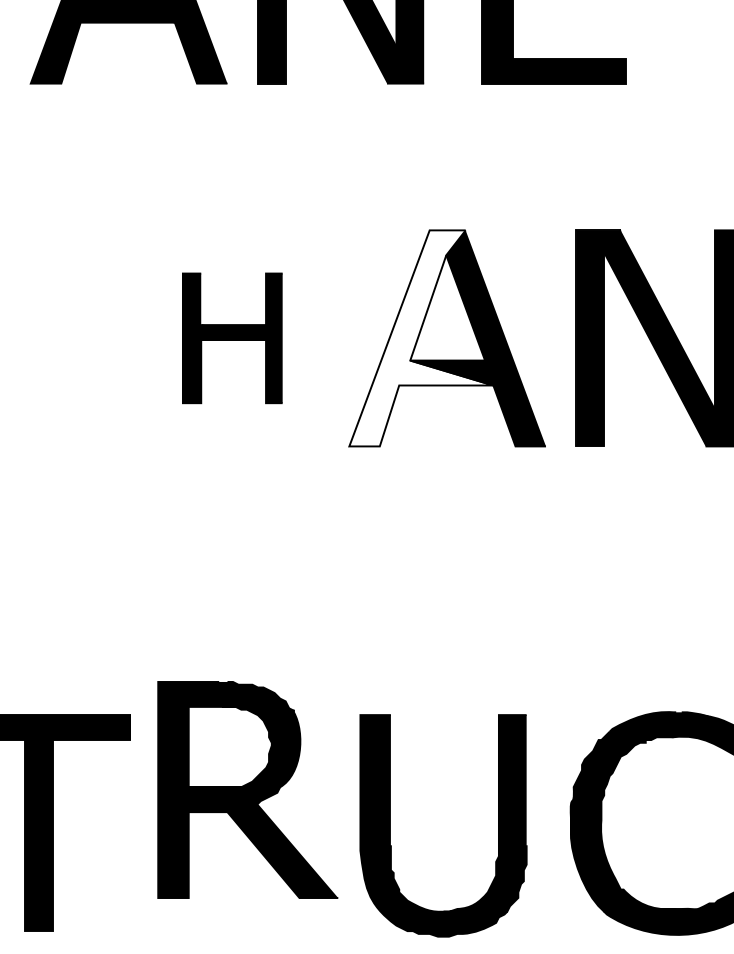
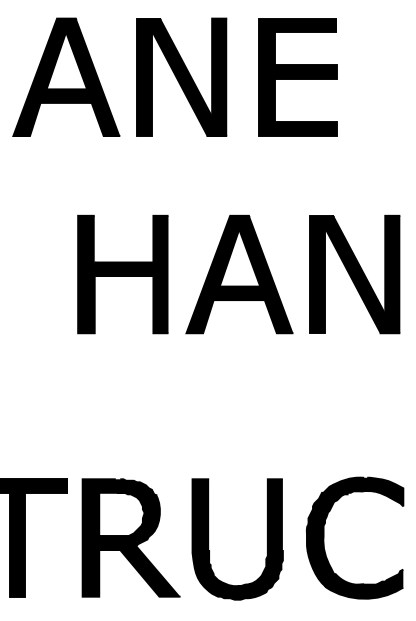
part: (231, 338) -> (122, 274), size x1.67
fill: (421, 338) -> (225, 274), added
part: (246, 789) -> (130, 537), moved

